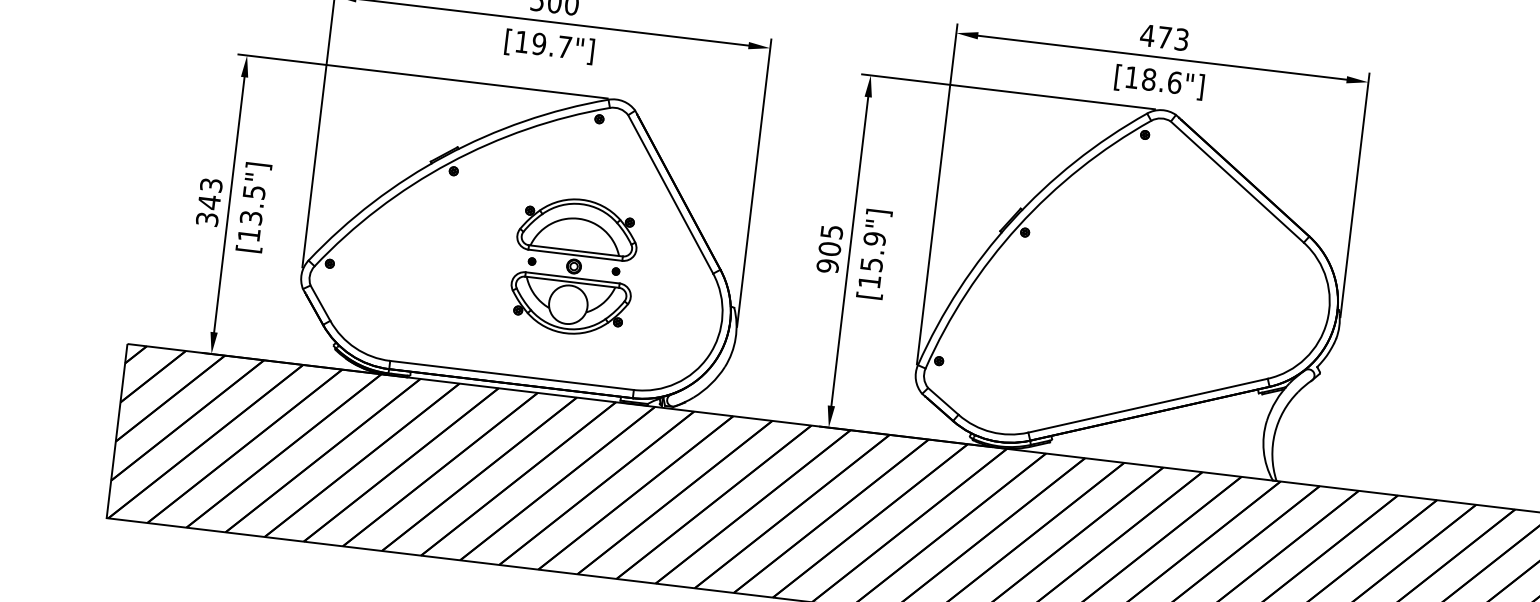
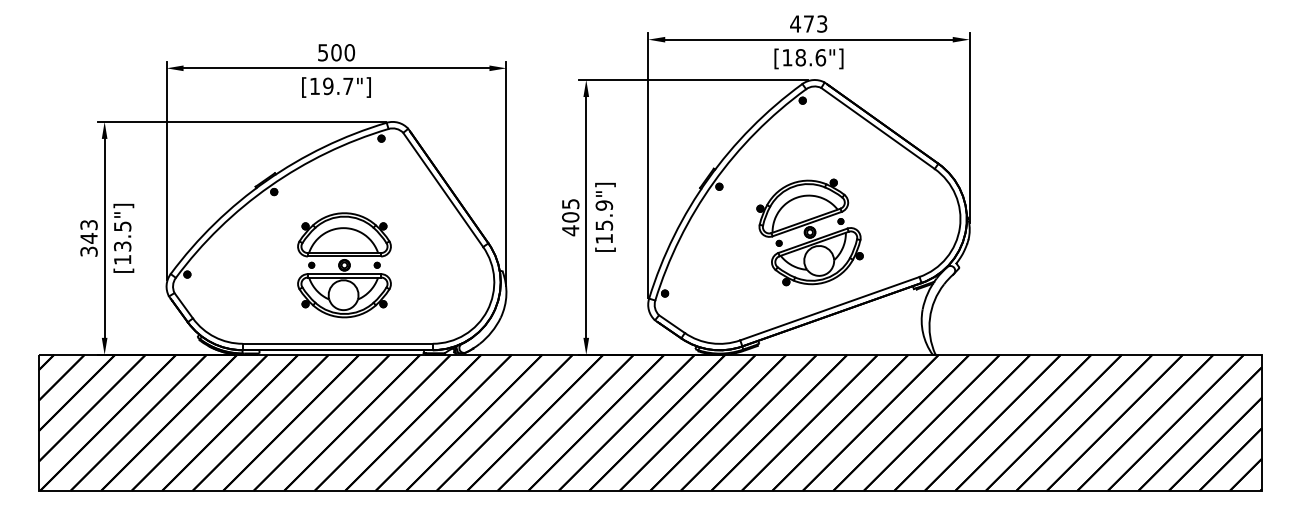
text: (827, 265) -> (570, 230), 905 -> 405
part: (574, 266) -> (344, 265), moved
part: (1133, 304) -> (809, 232), added

